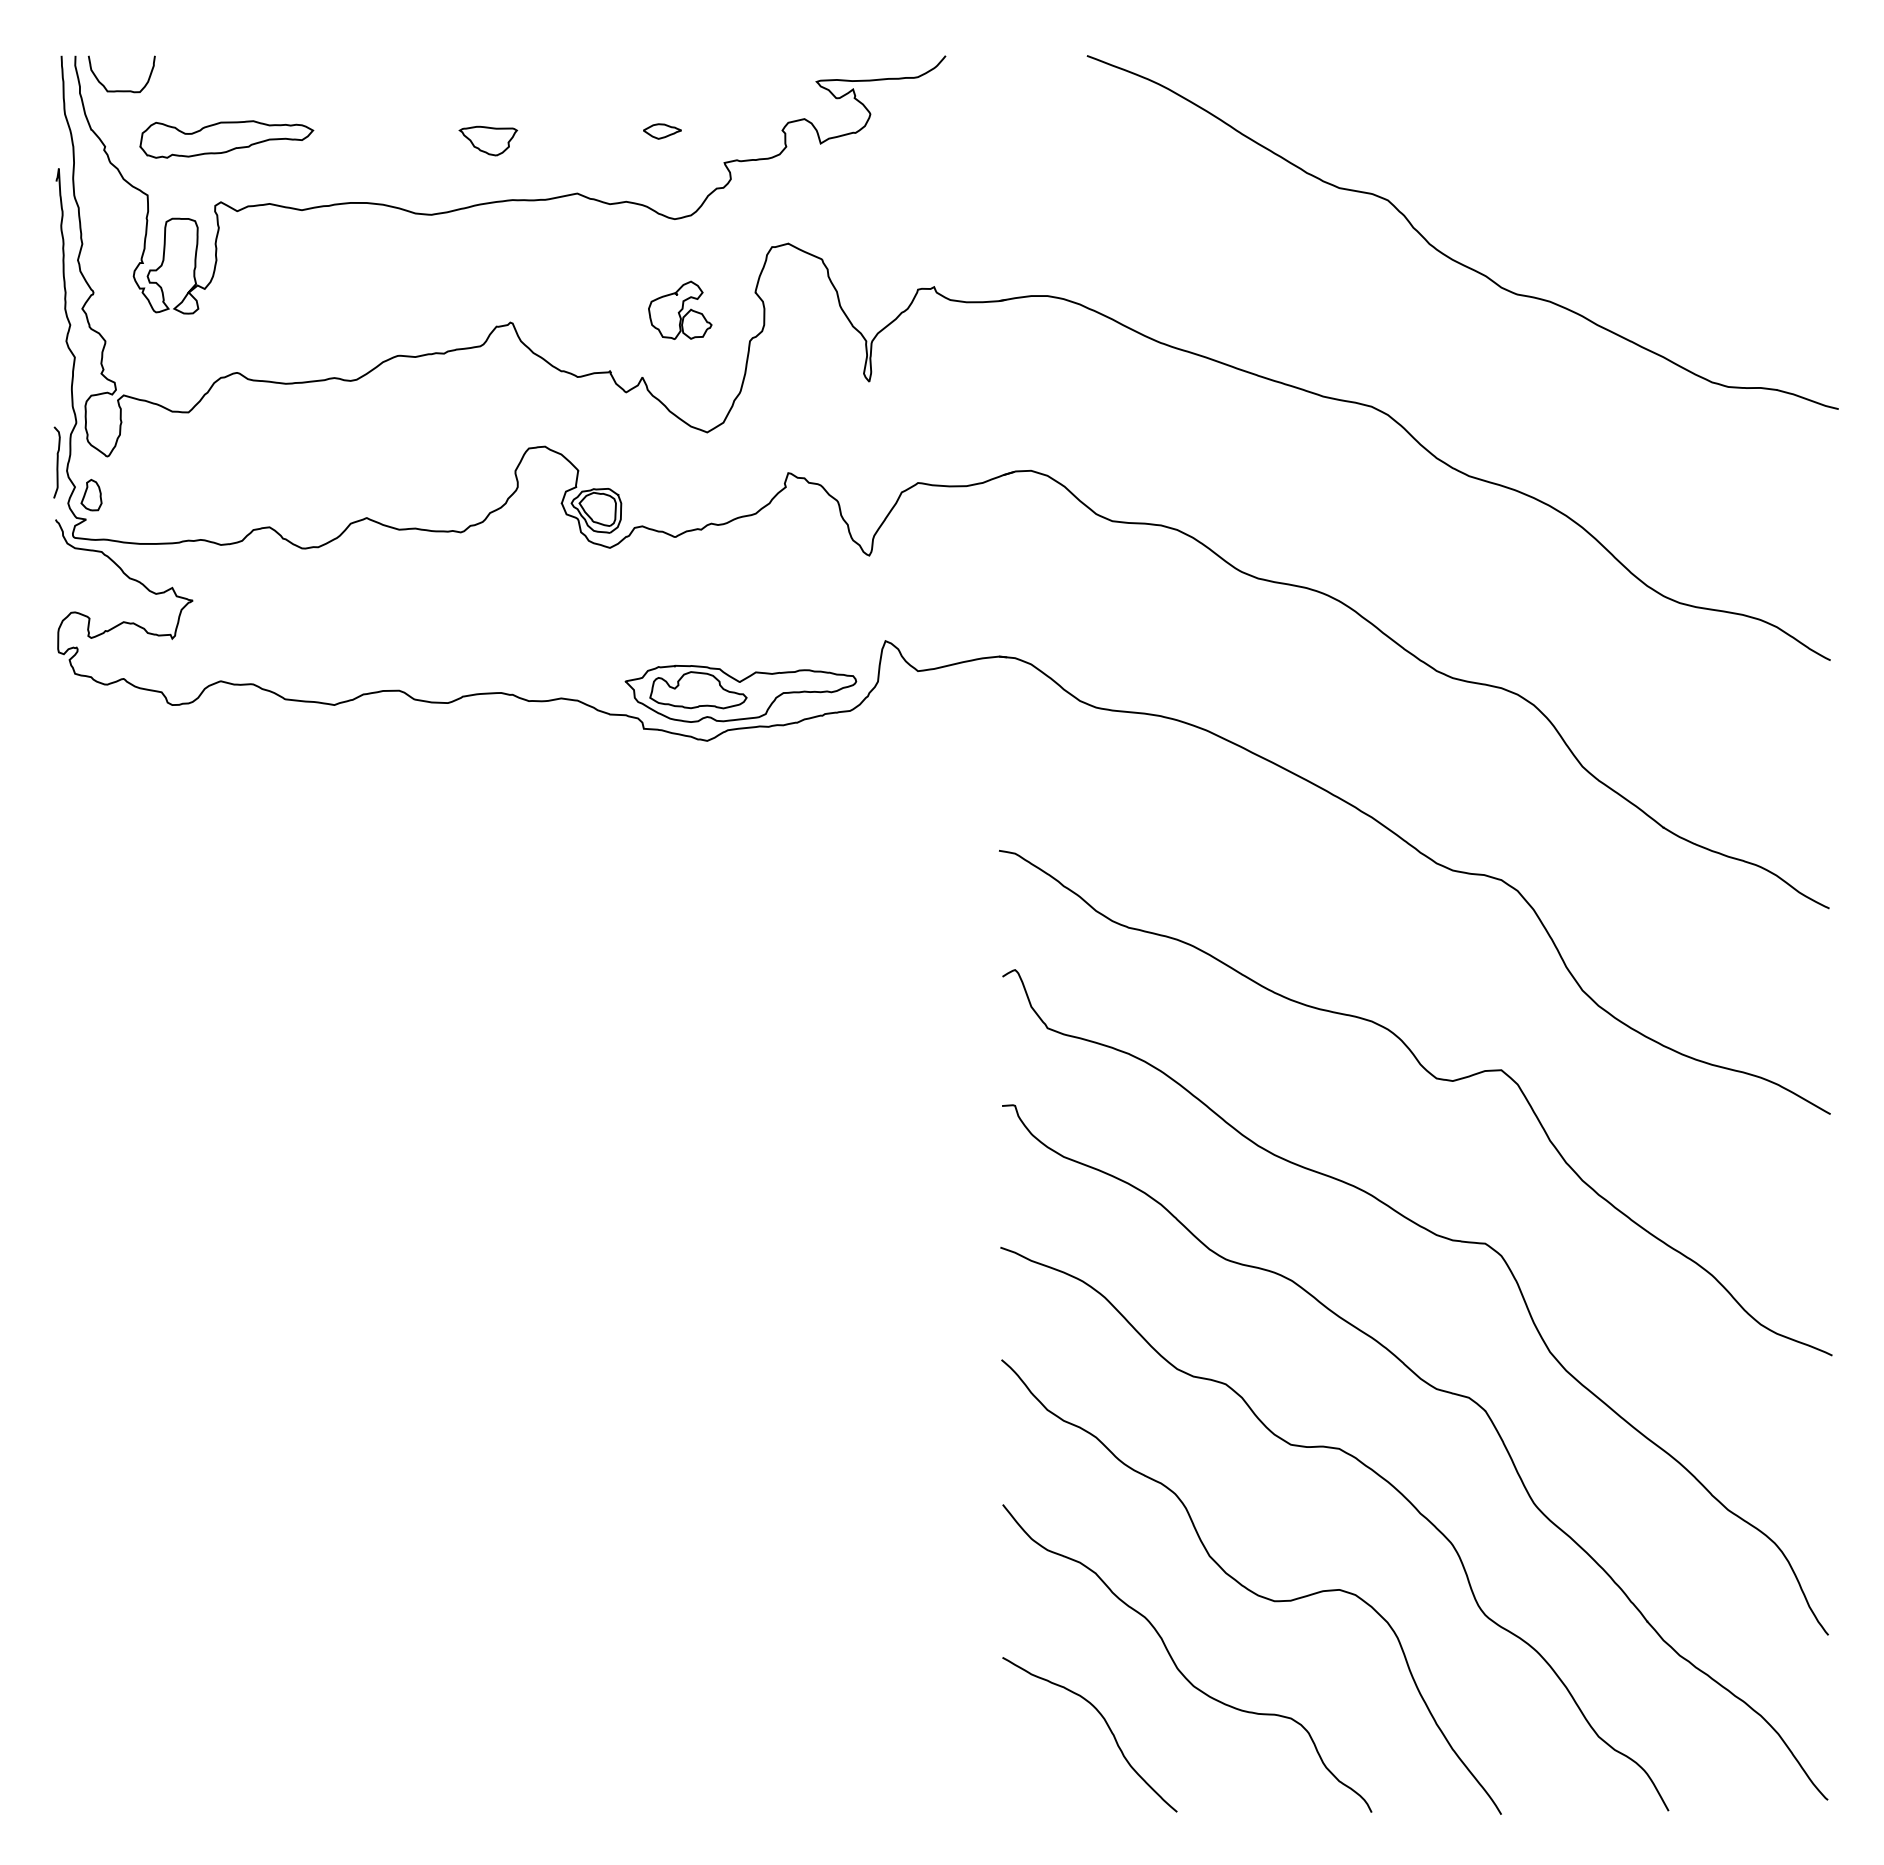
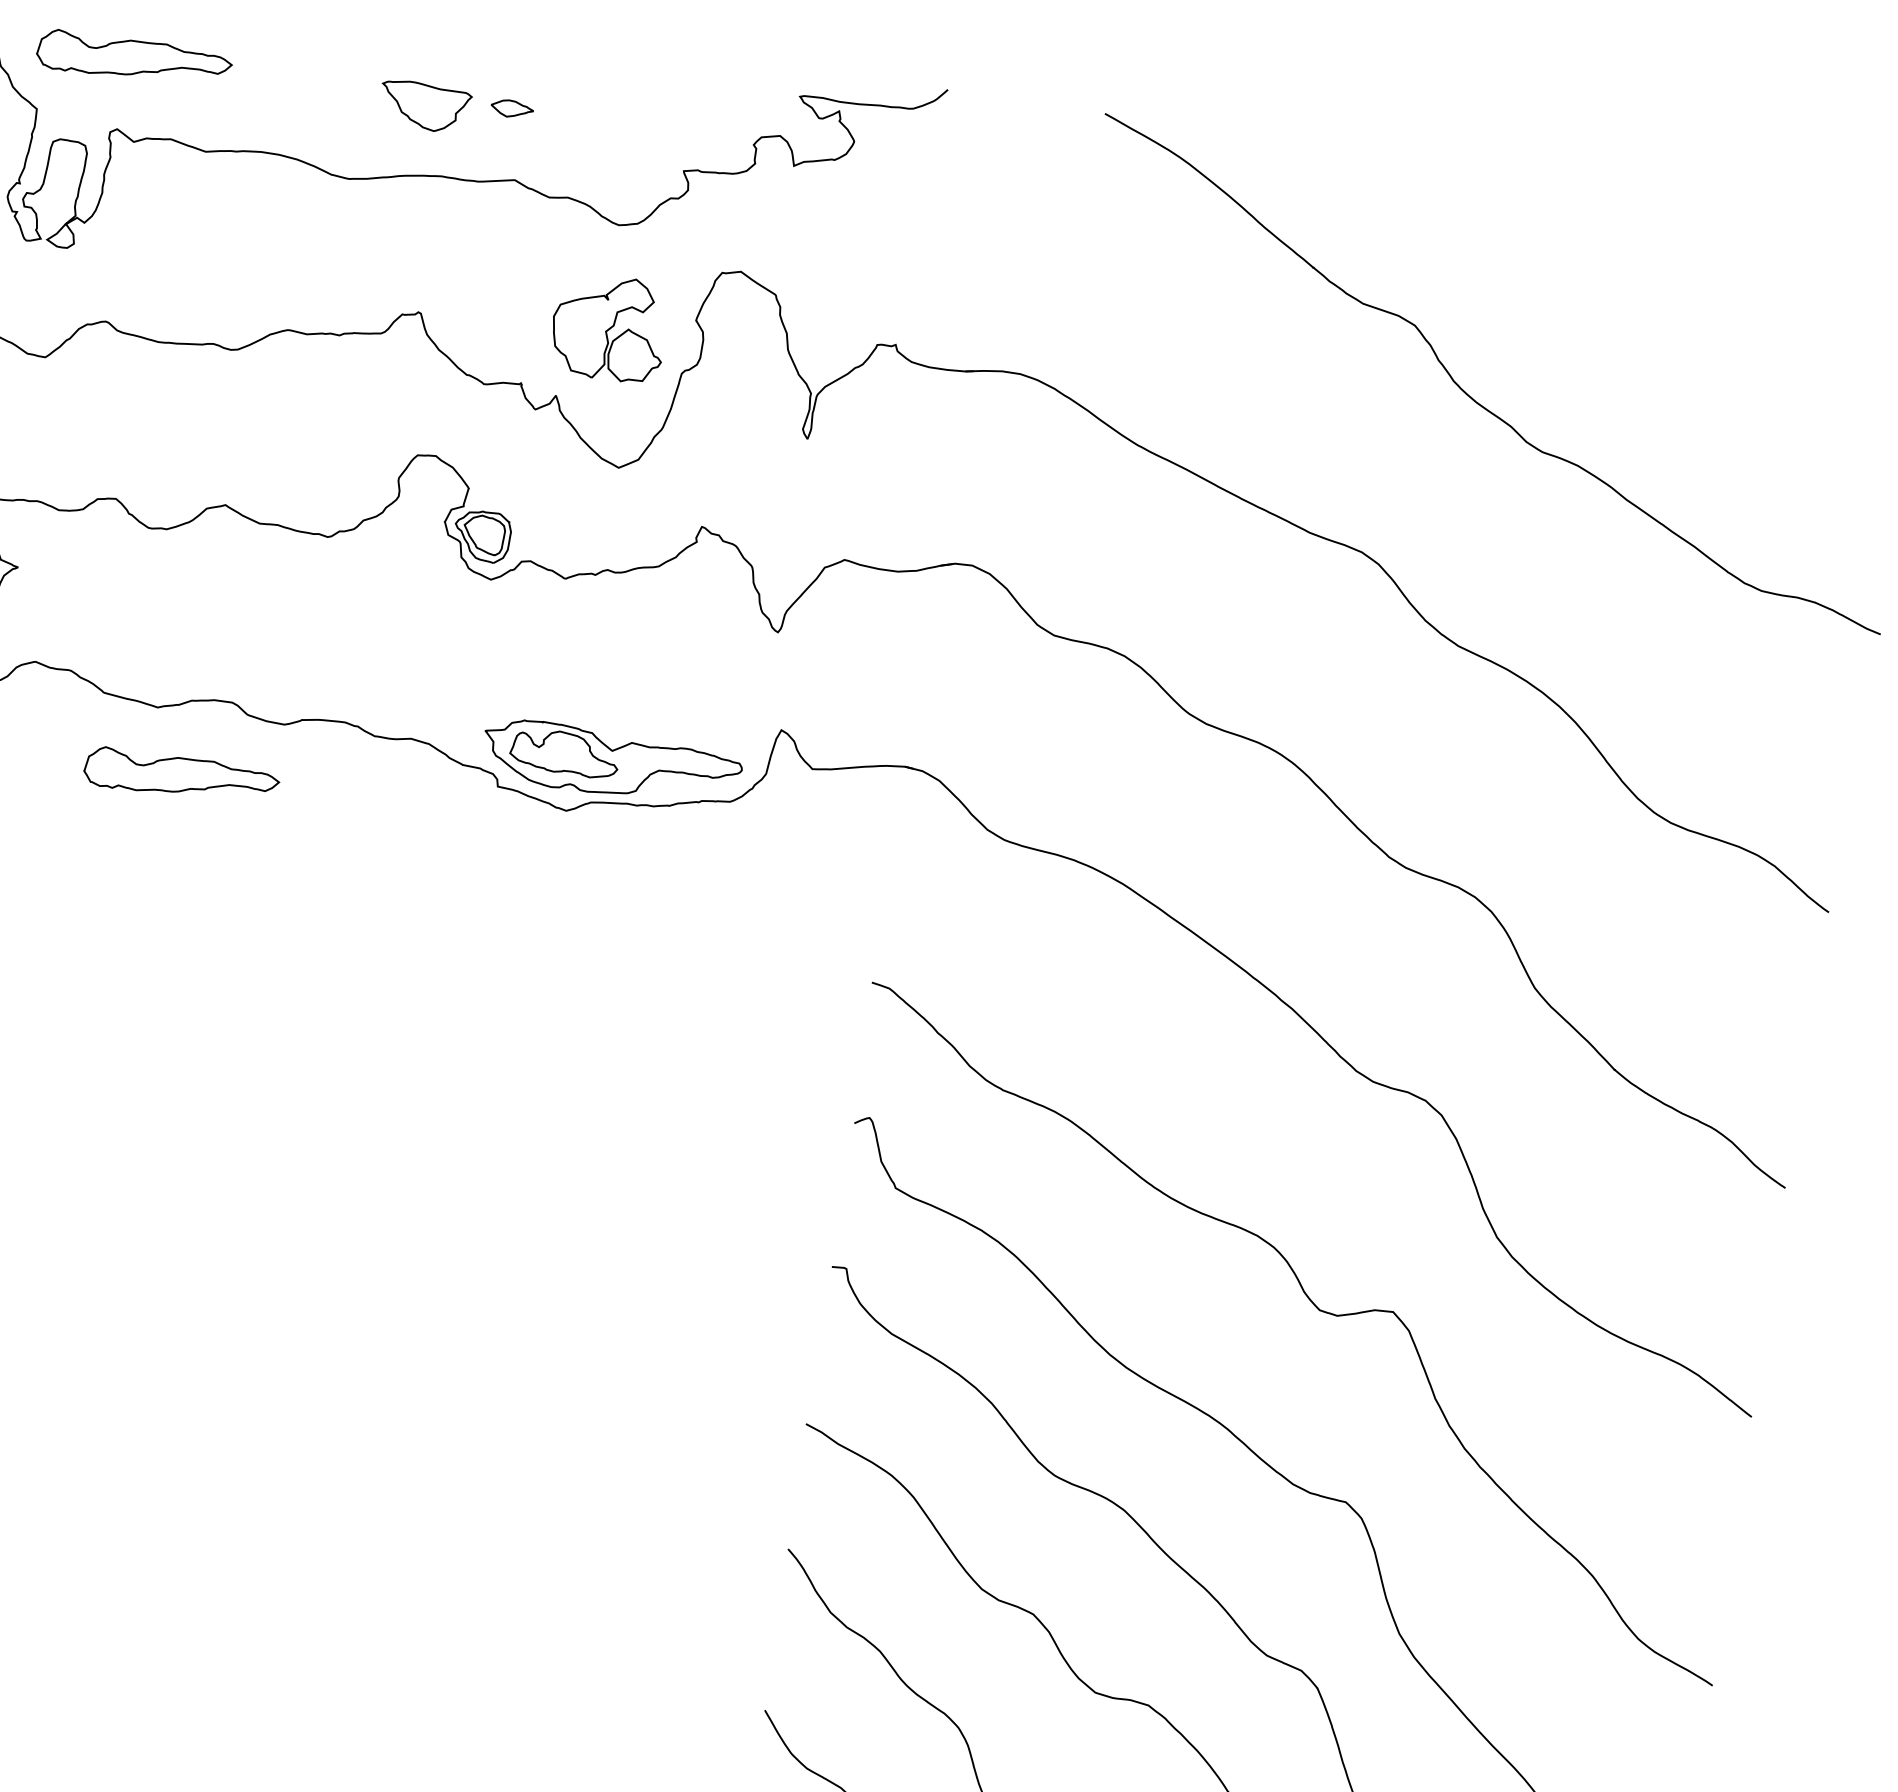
part: (662, 131) -> (512, 109), moved
part: (488, 140) -> (425, 106), size x1.4
part: (680, 309) -> (609, 326), size x1.6
part: (364, 763) -> (181, 777), added

